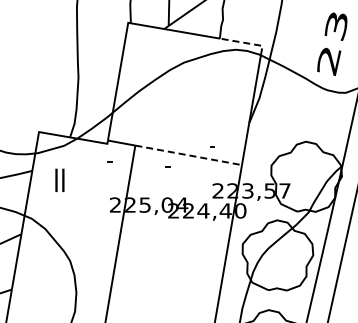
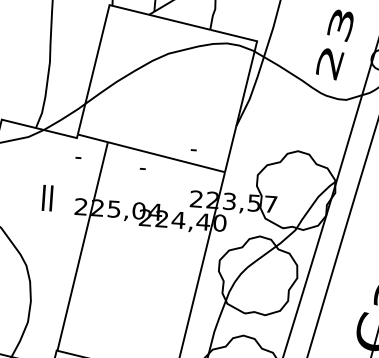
line: (246, 43) -> (239, 37), dashed -> solid
line: (188, 155) -> (166, 157), dashed -> solid
text: (59, 180) -> (47, 198), moved

